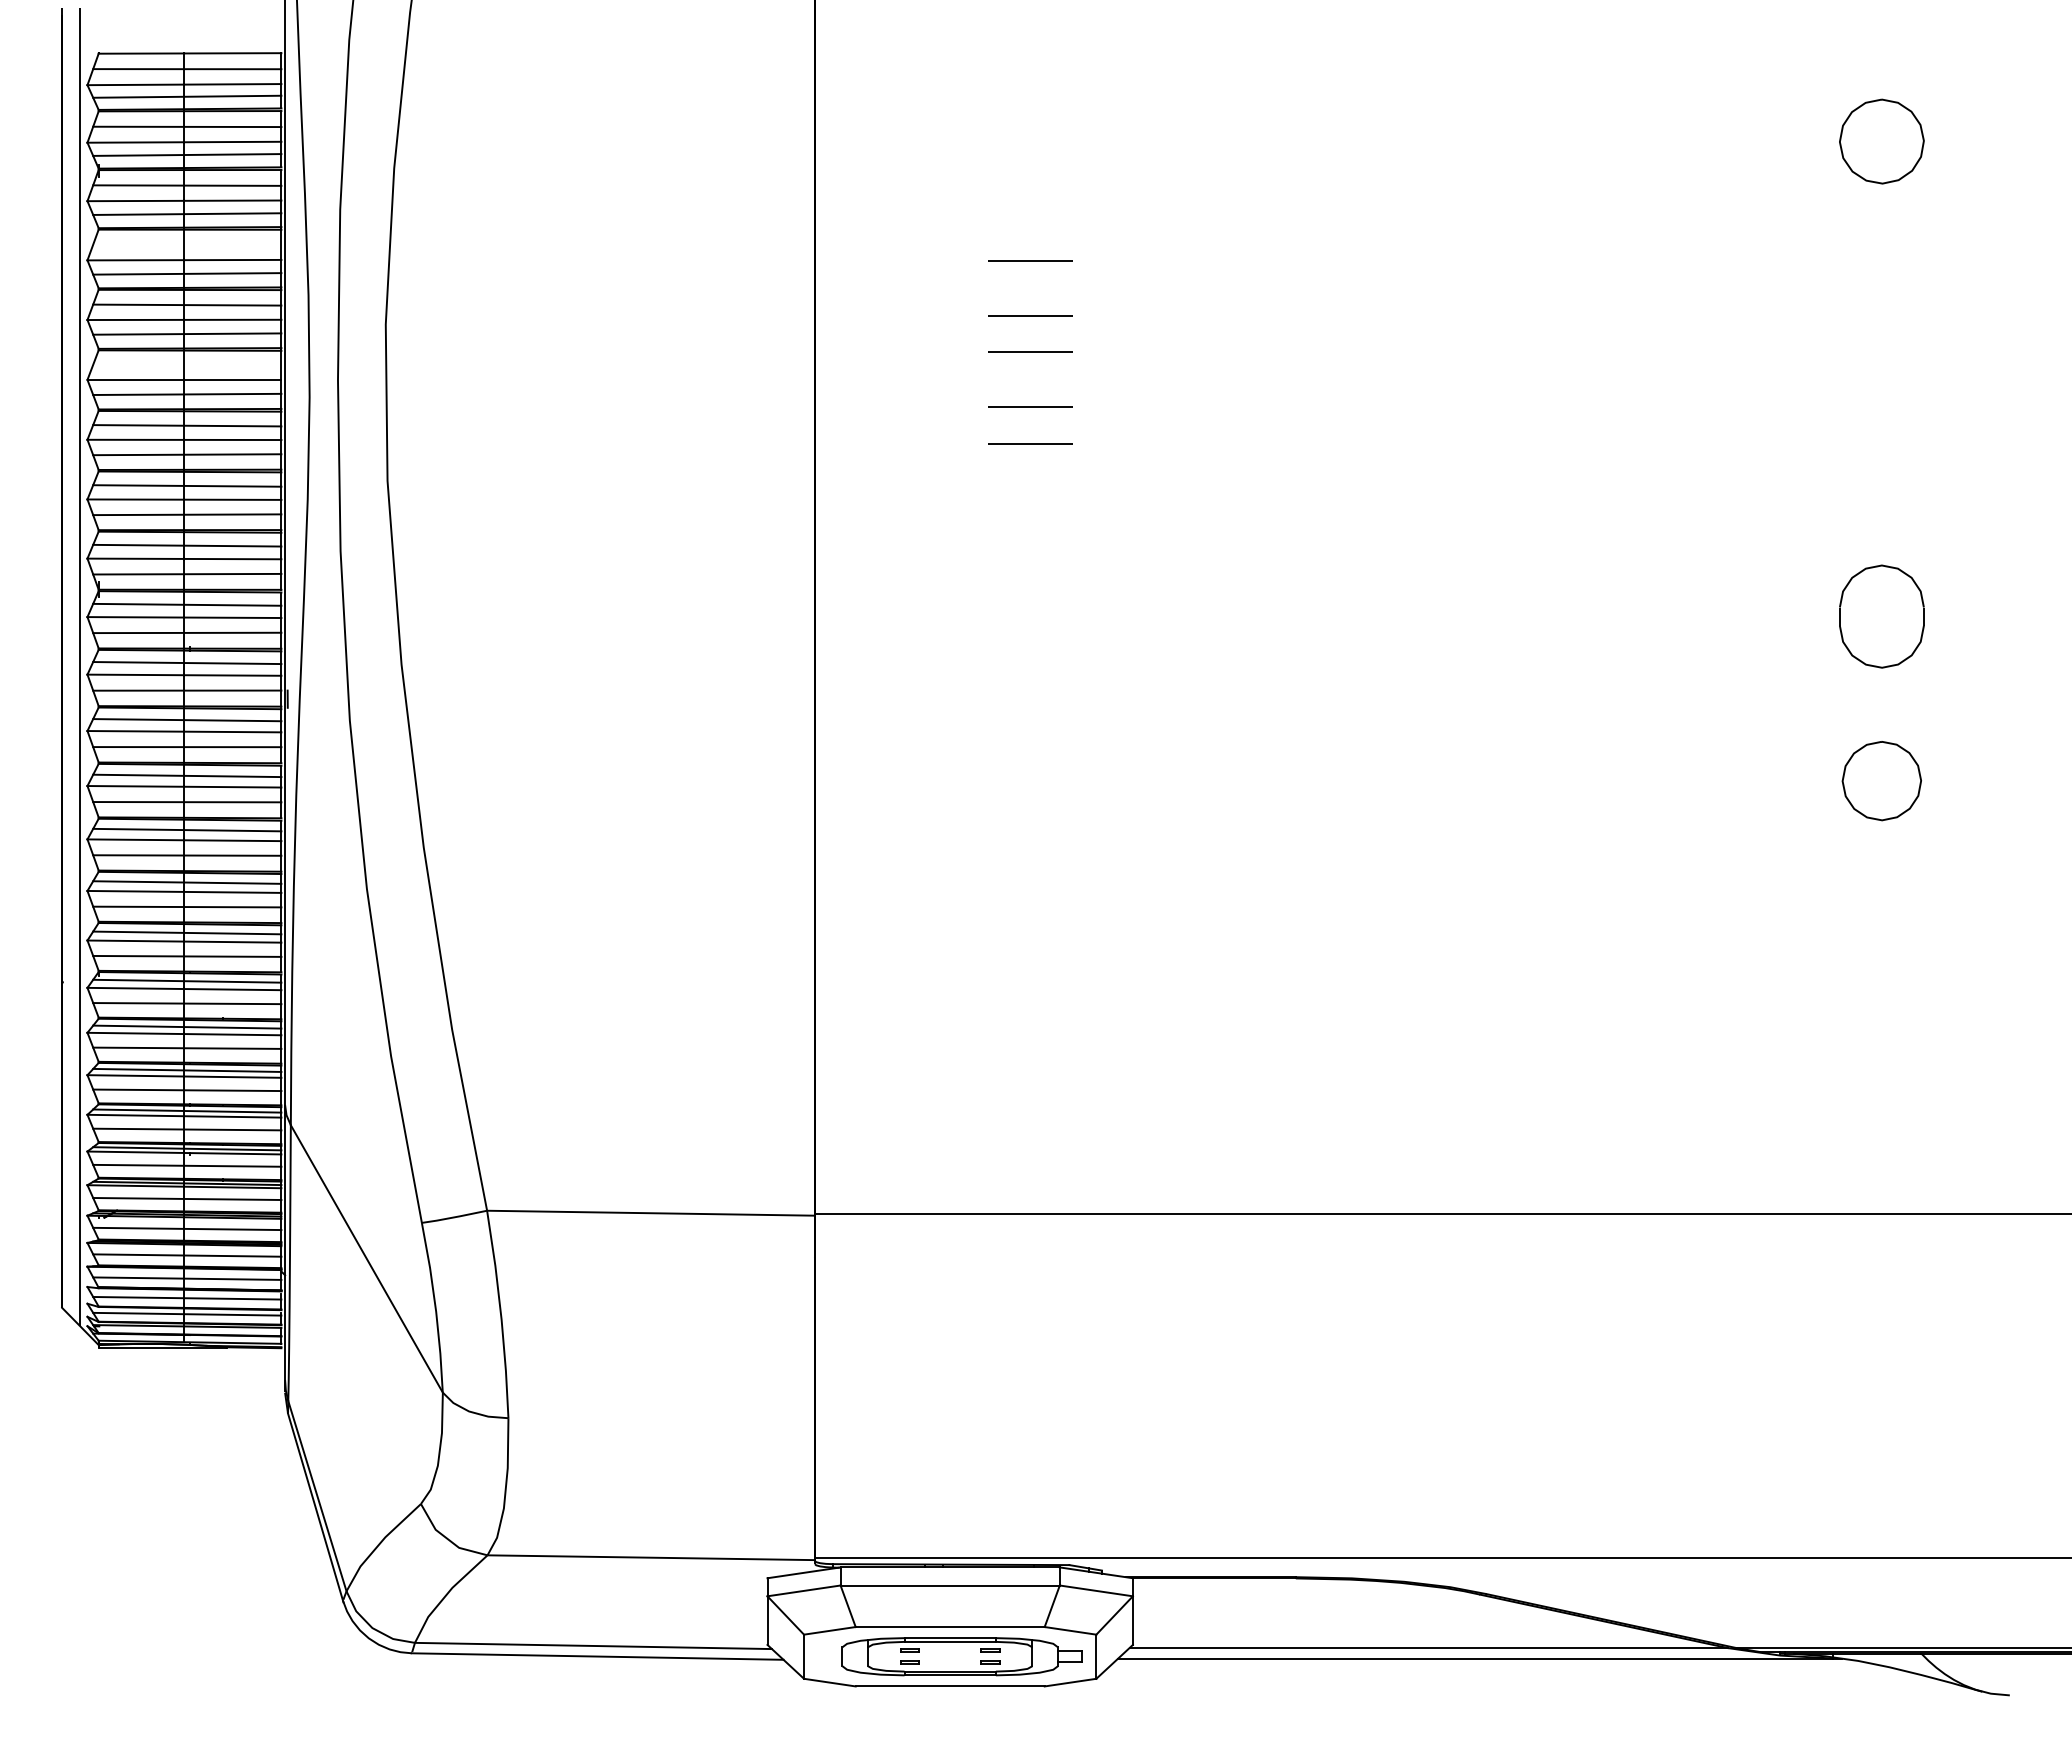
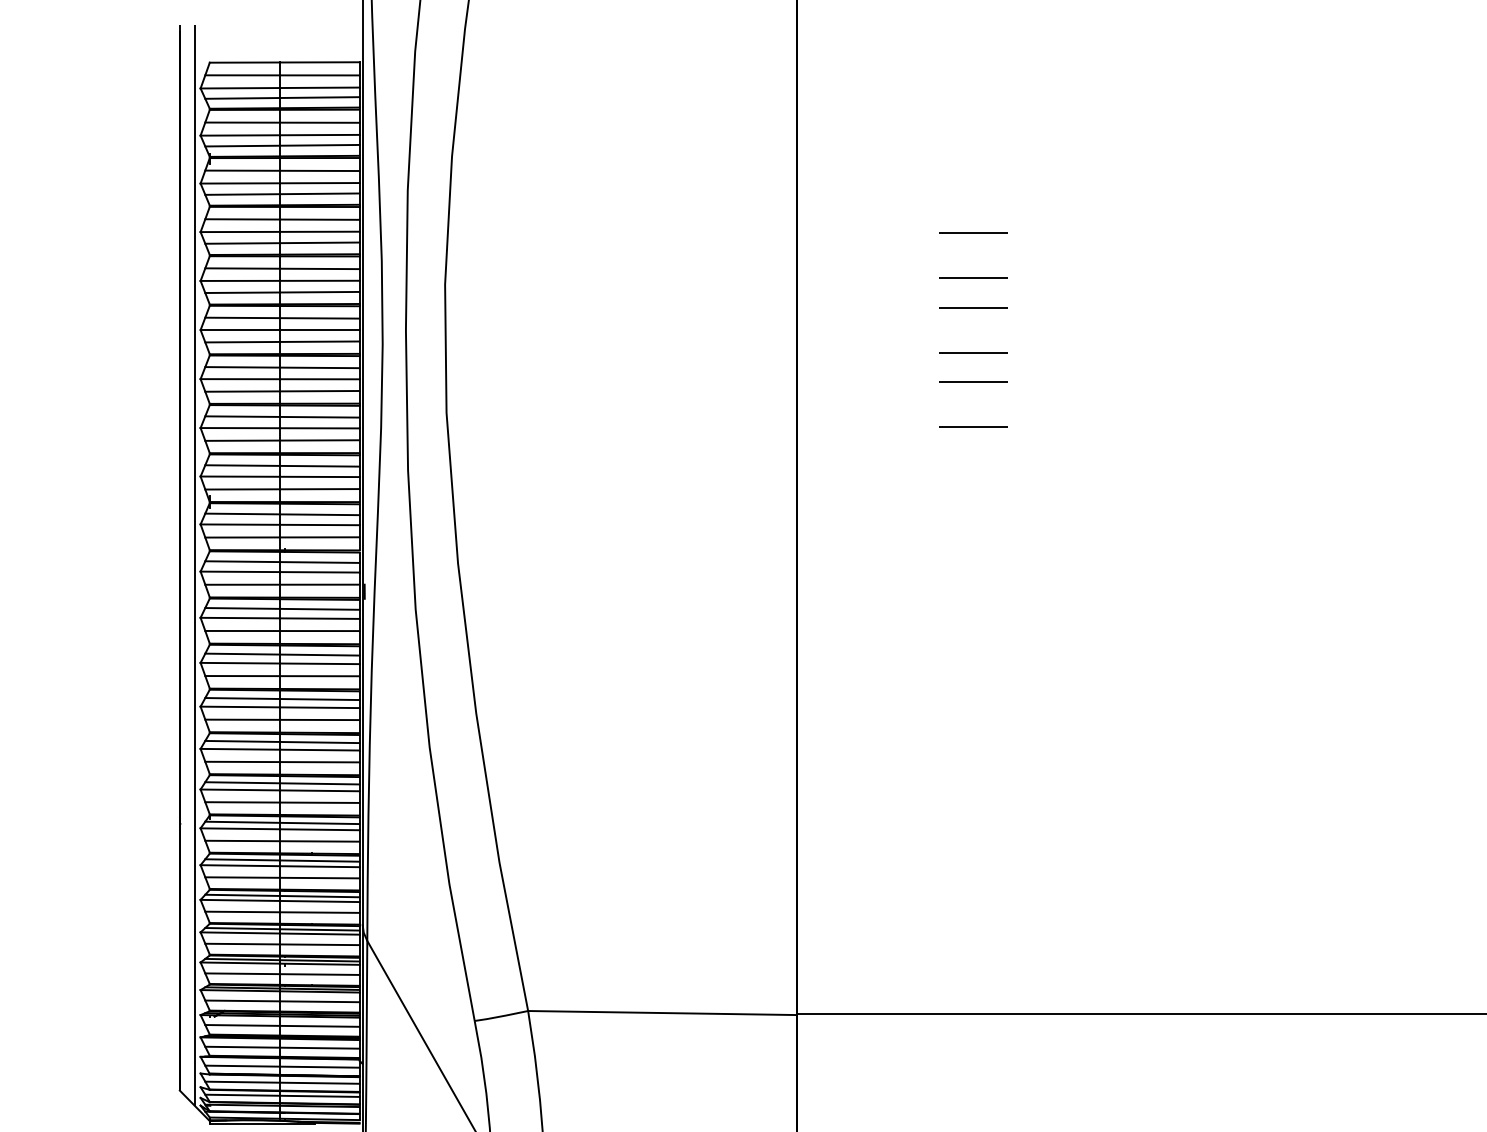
line: (187, 244) -> (282, 219), added
line: (187, 364) -> (282, 317), added
line: (1030, 498) -> (973, 427), added

